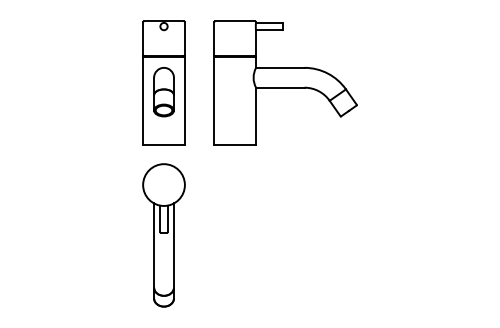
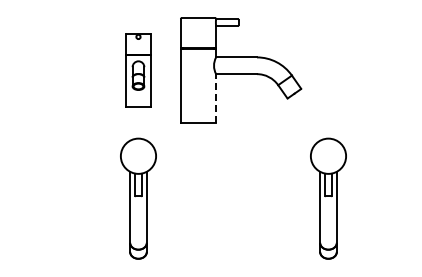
part: (164, 83) -> (138, 70), size x0.7
line: (256, 115) -> (216, 97), solid -> dashed
part: (389, 235) -> (328, 198), added

